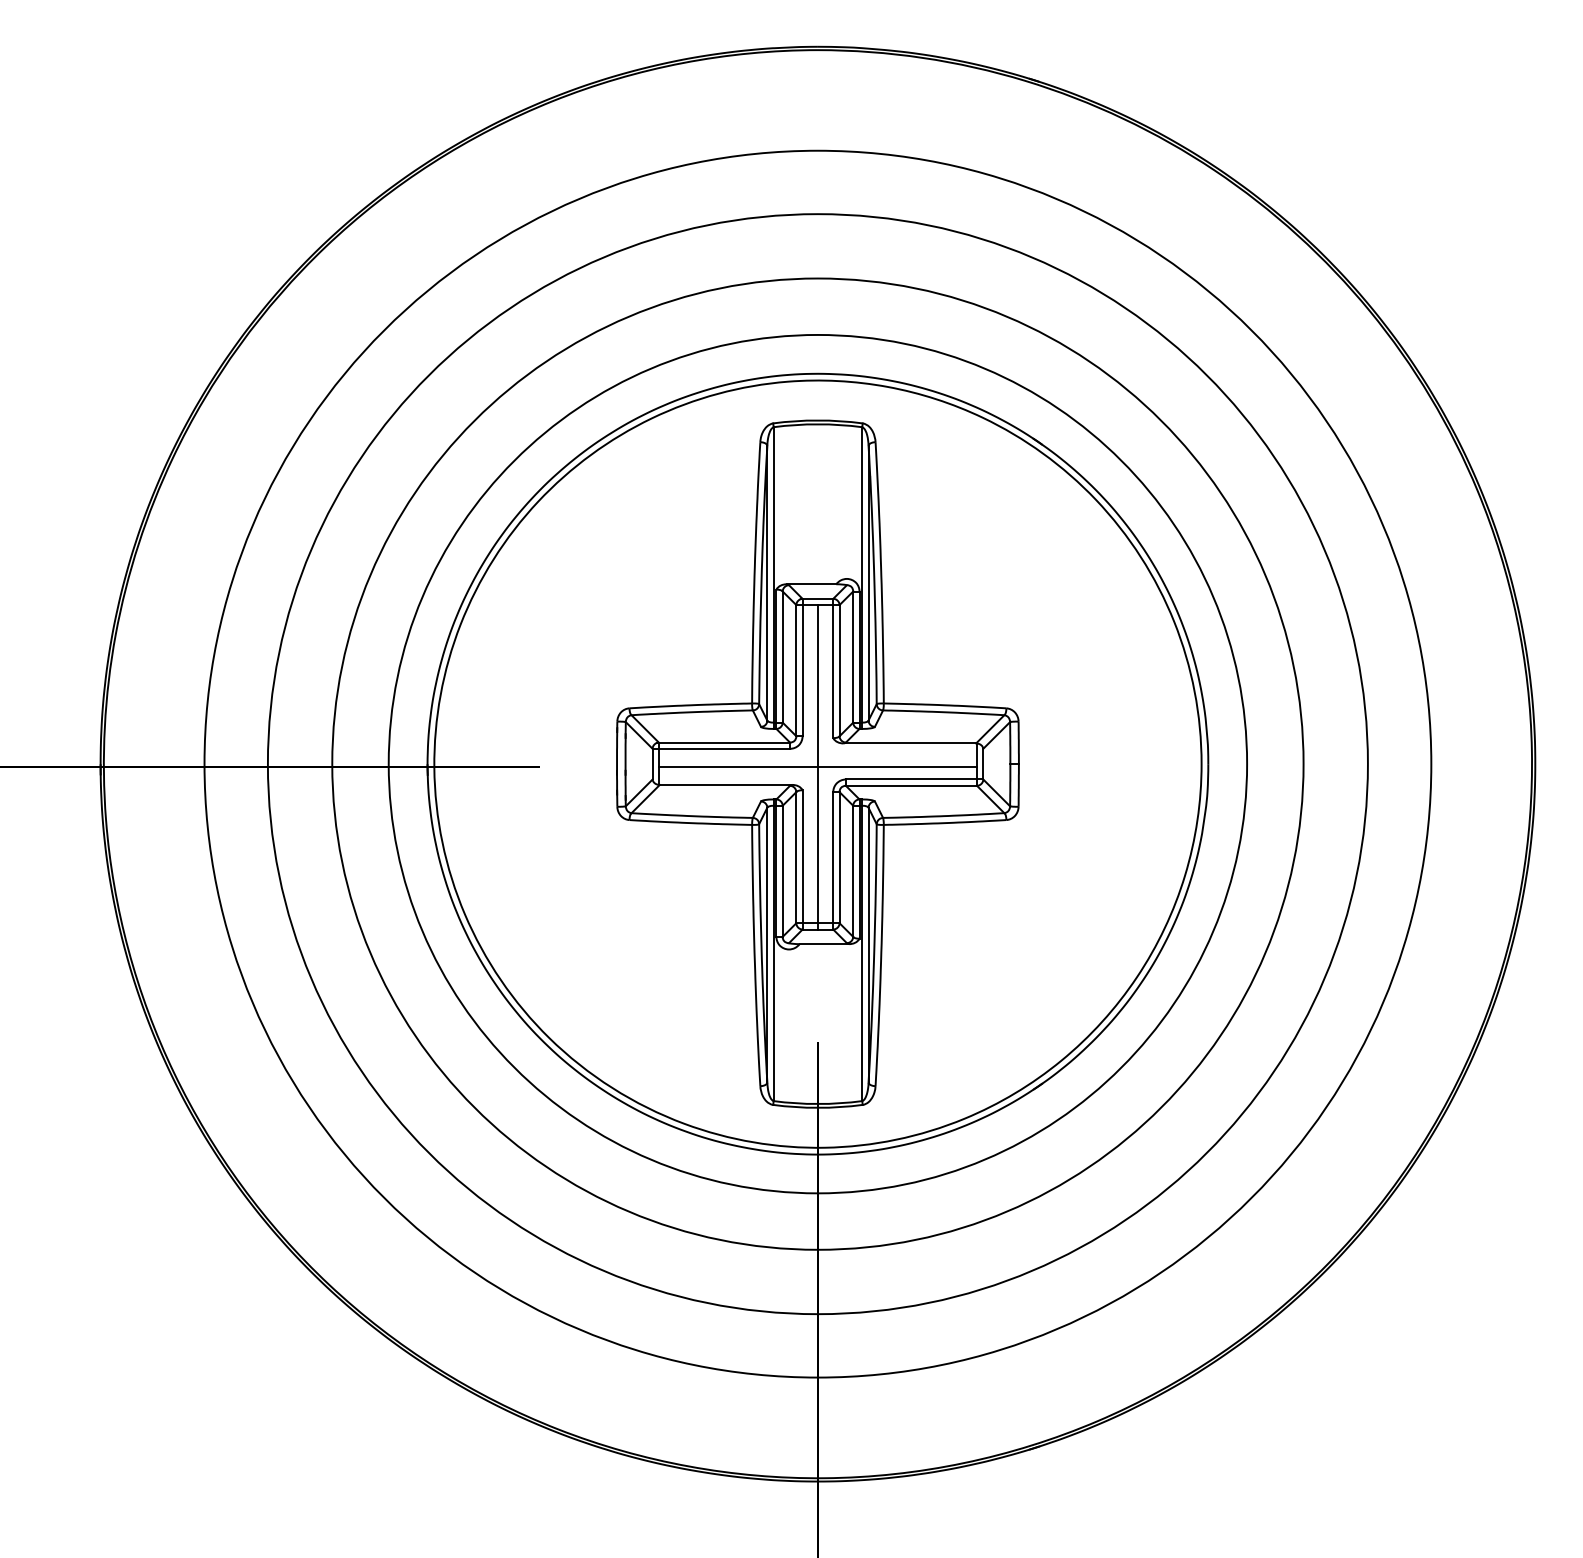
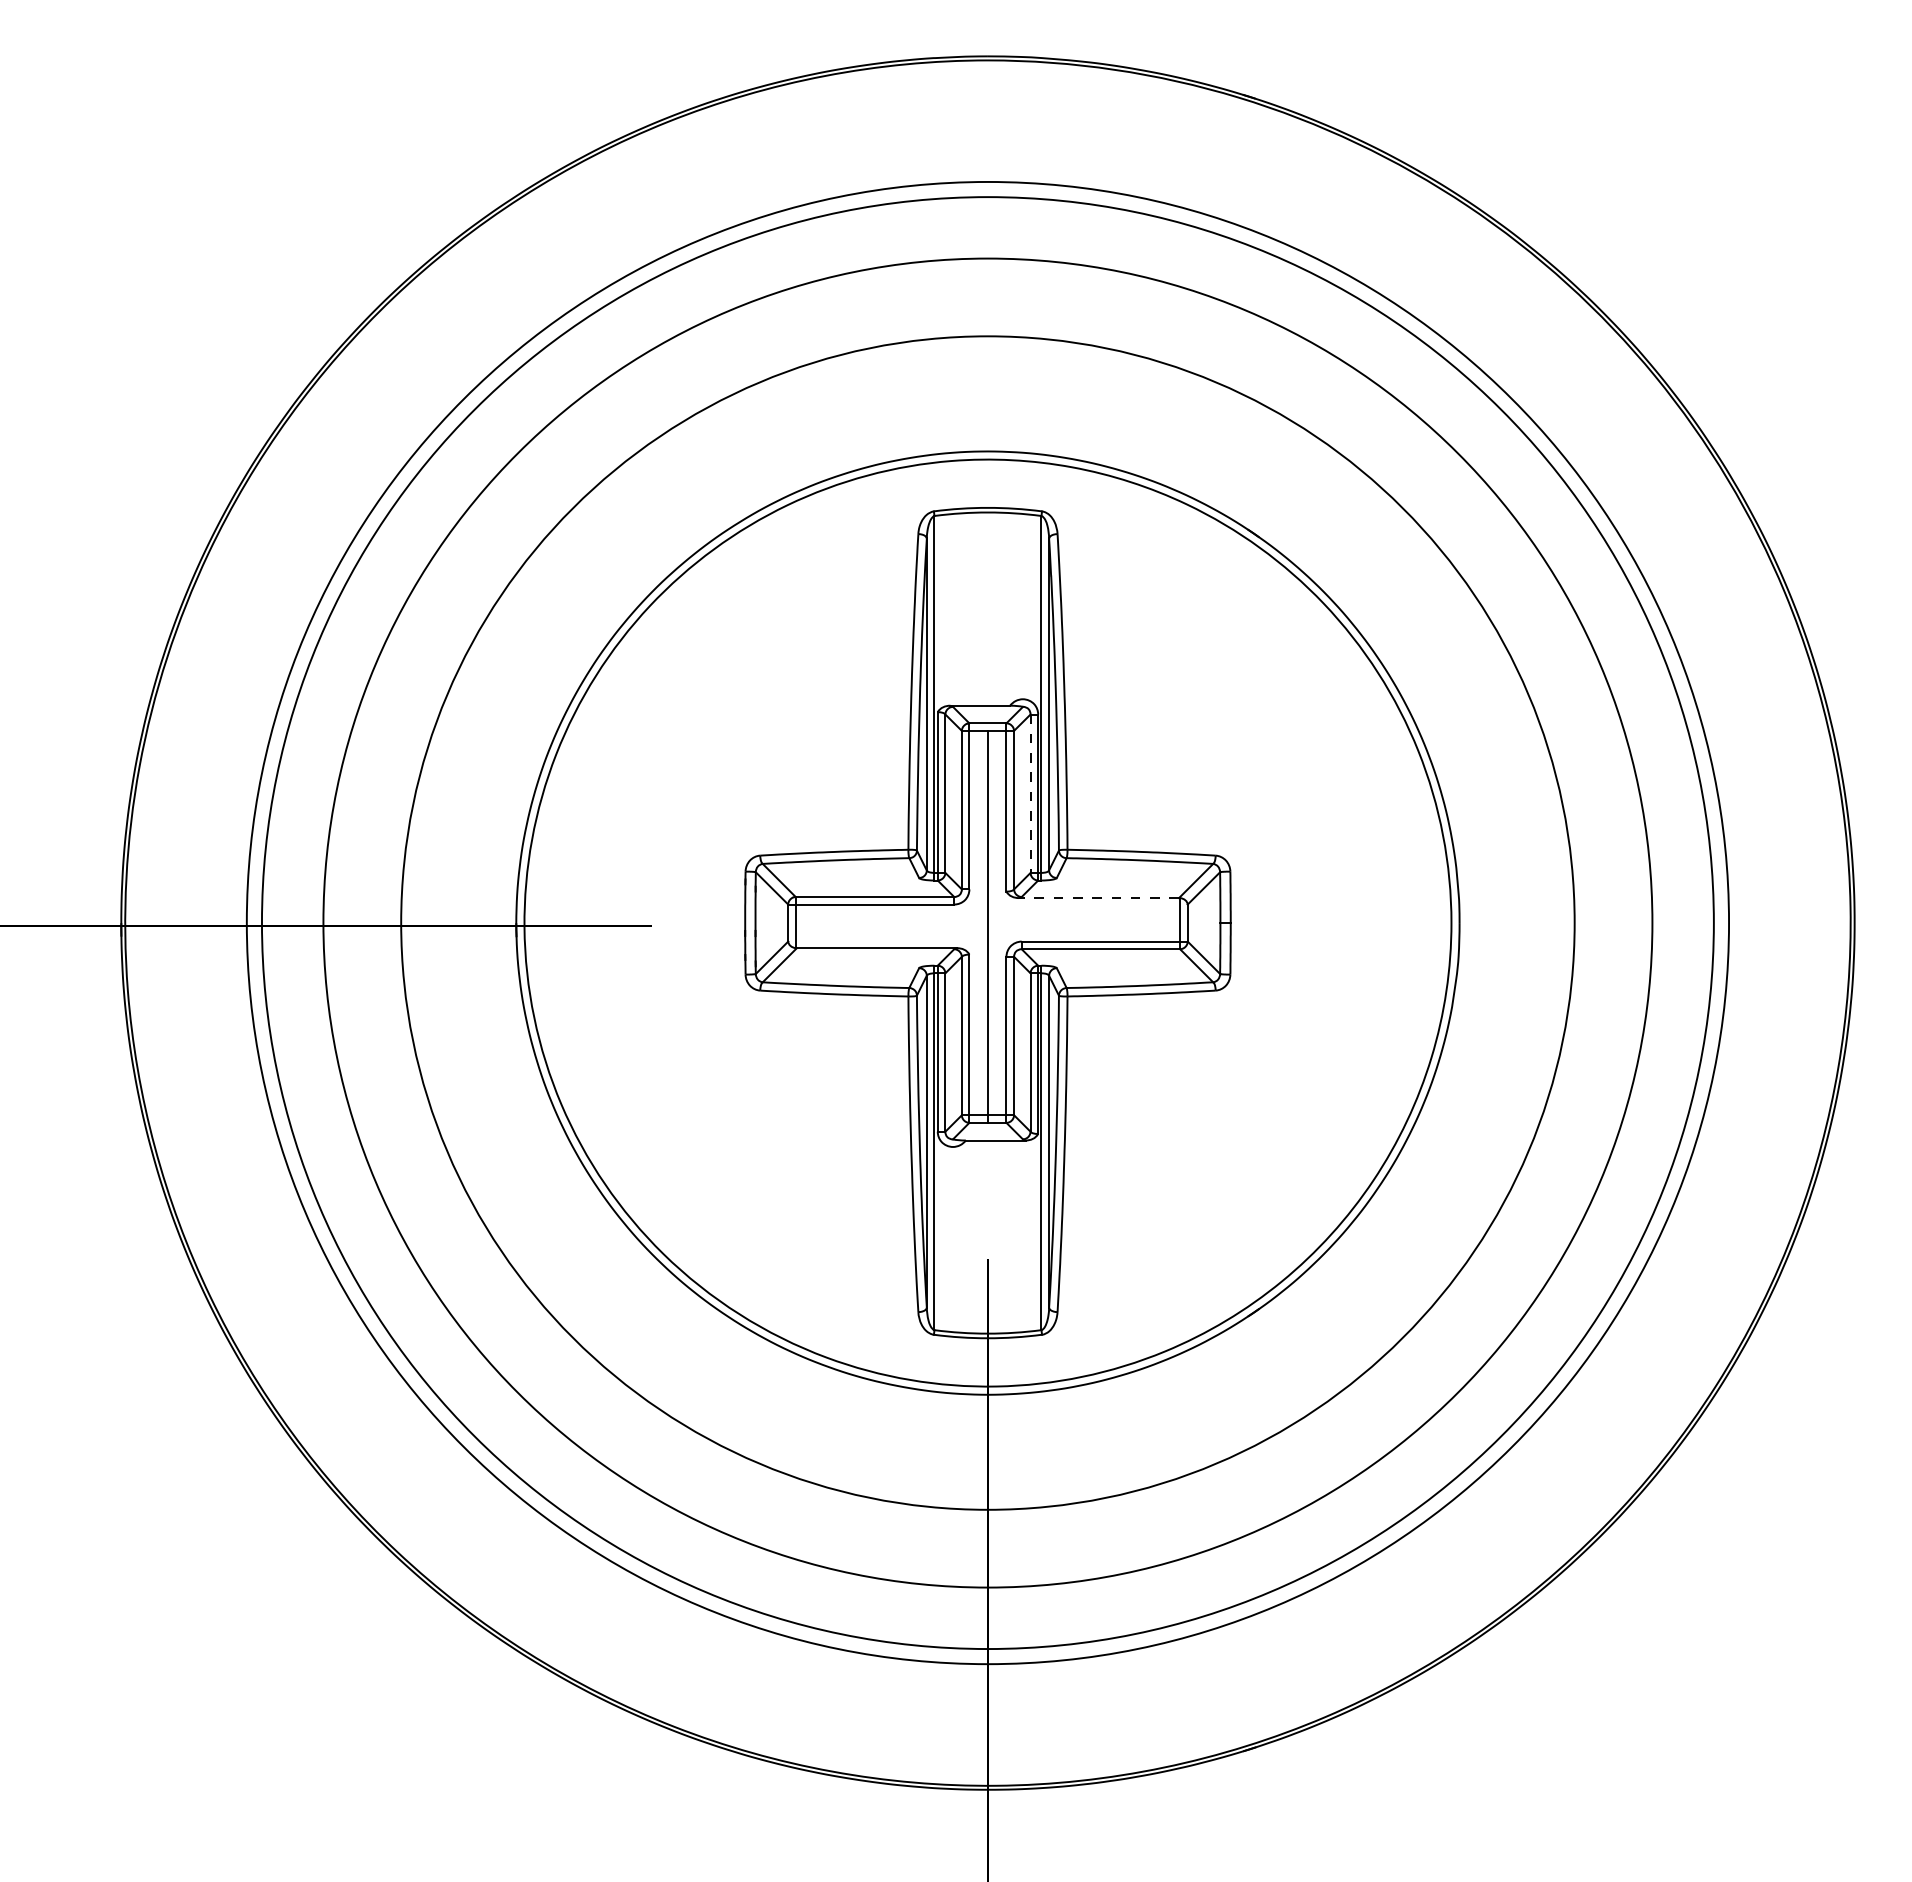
line: (853, 657) -> (1030, 794), solid -> dashed
line: (909, 743) -> (1098, 898), solid -> dashed
circle: (817, 763) -> (987, 922), size x1.4
line: (817, 766) -> (987, 926), removed

